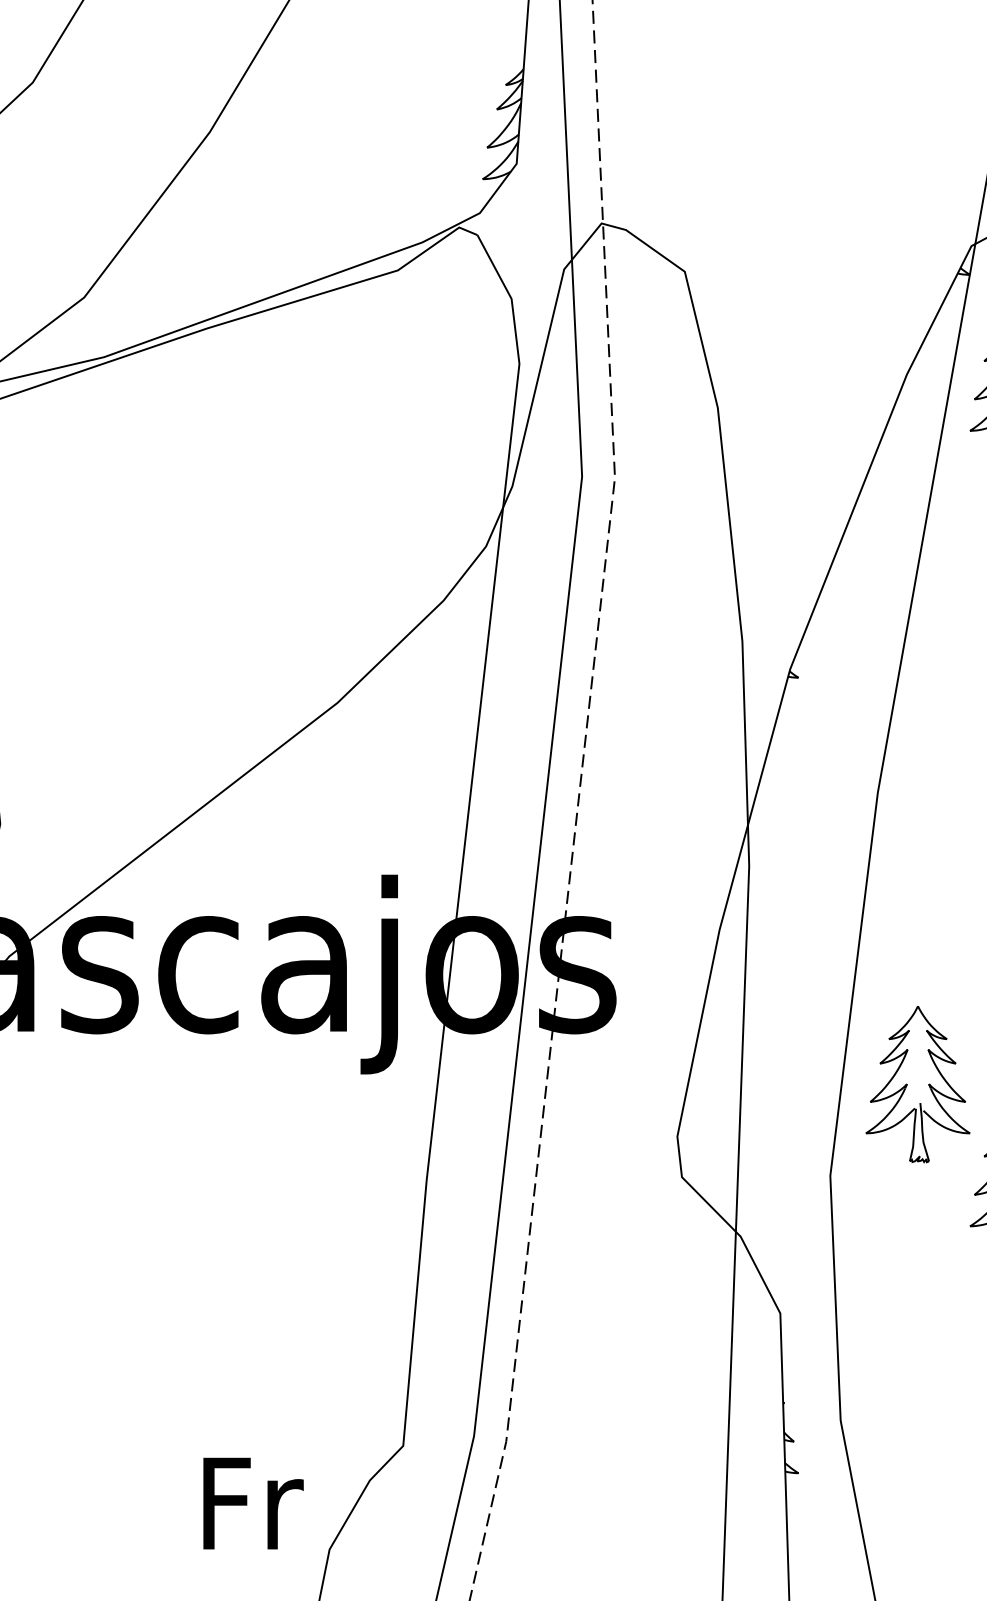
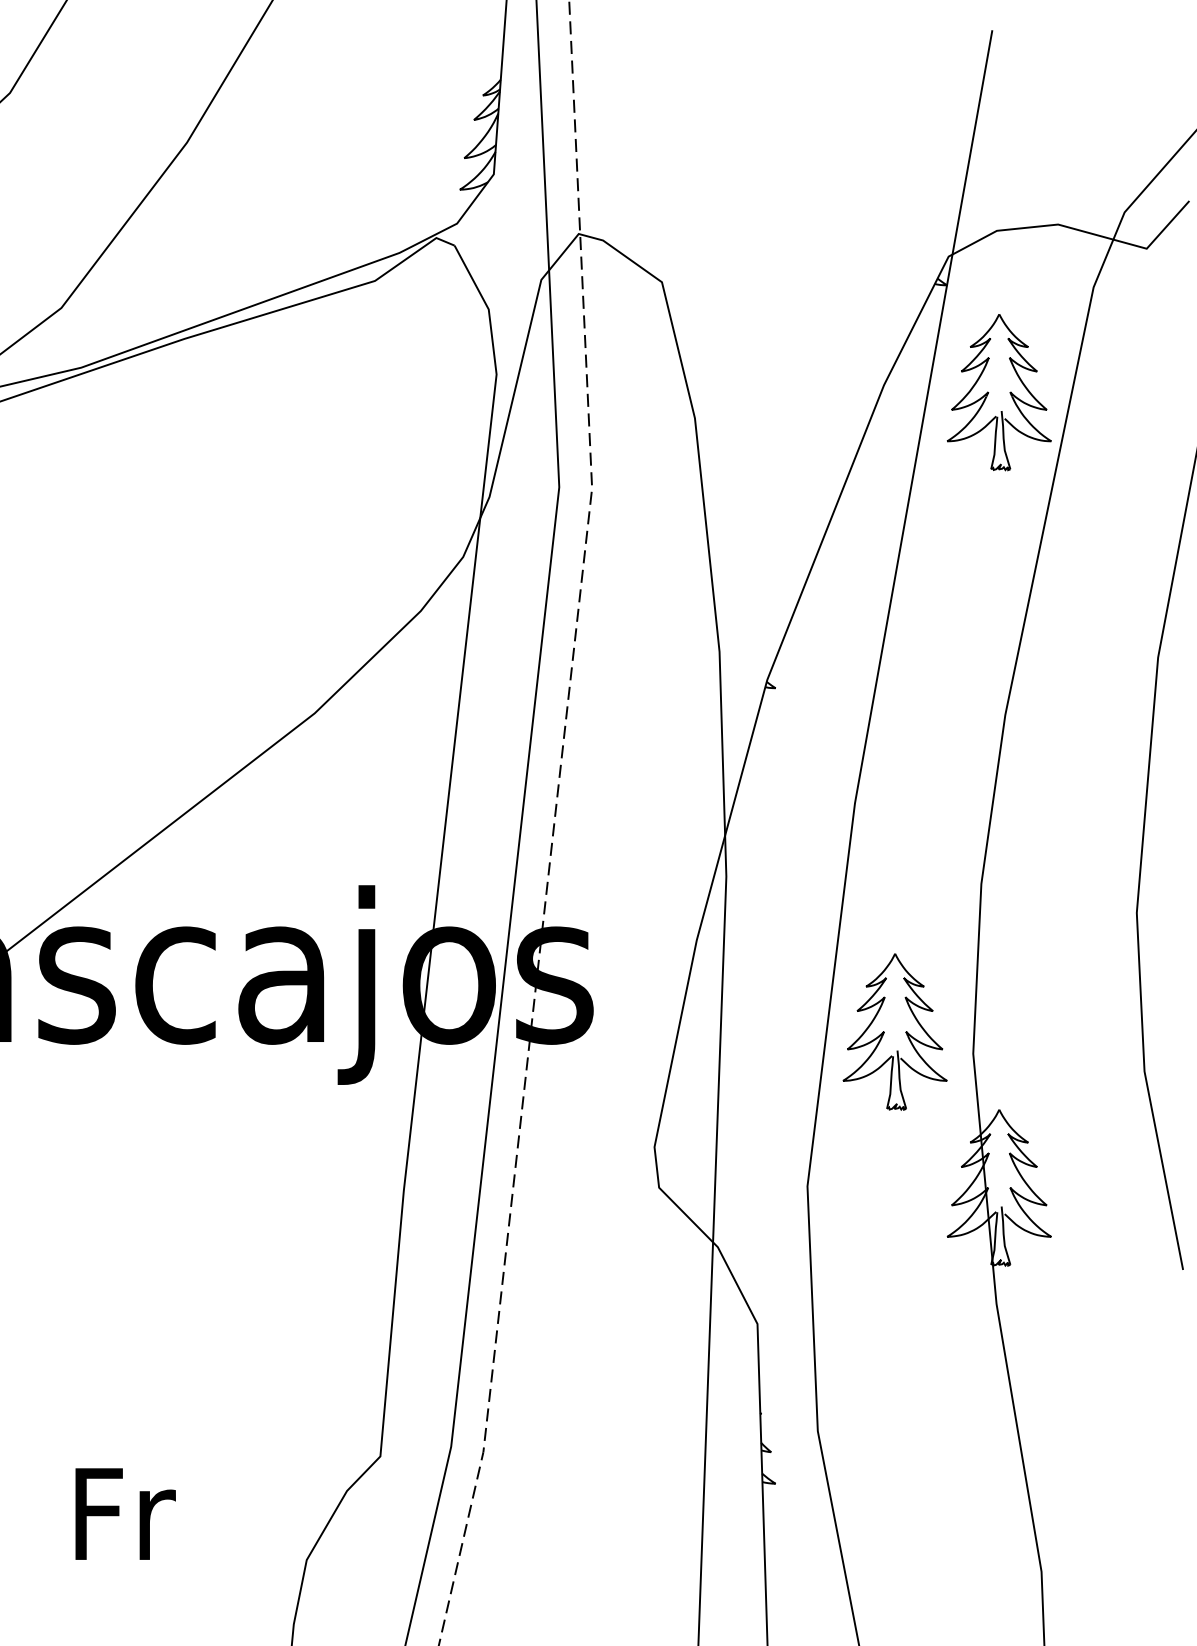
part: (917, 1083) -> (894, 1031), moved
text: (253, 1502) -> (125, 1513), moved

